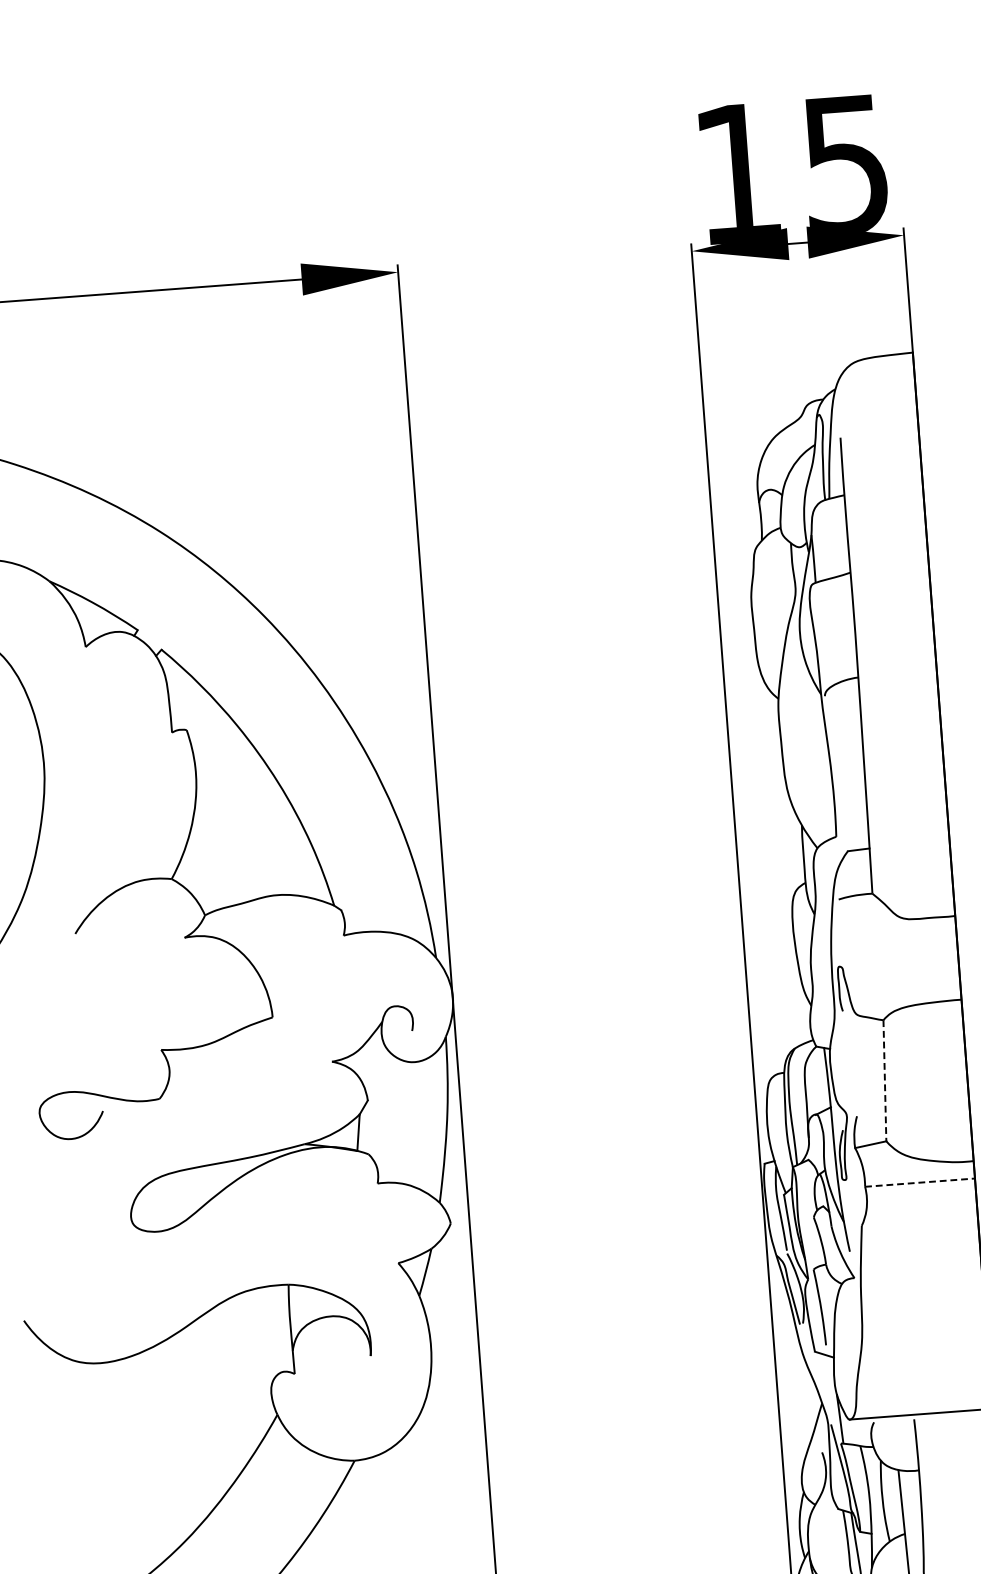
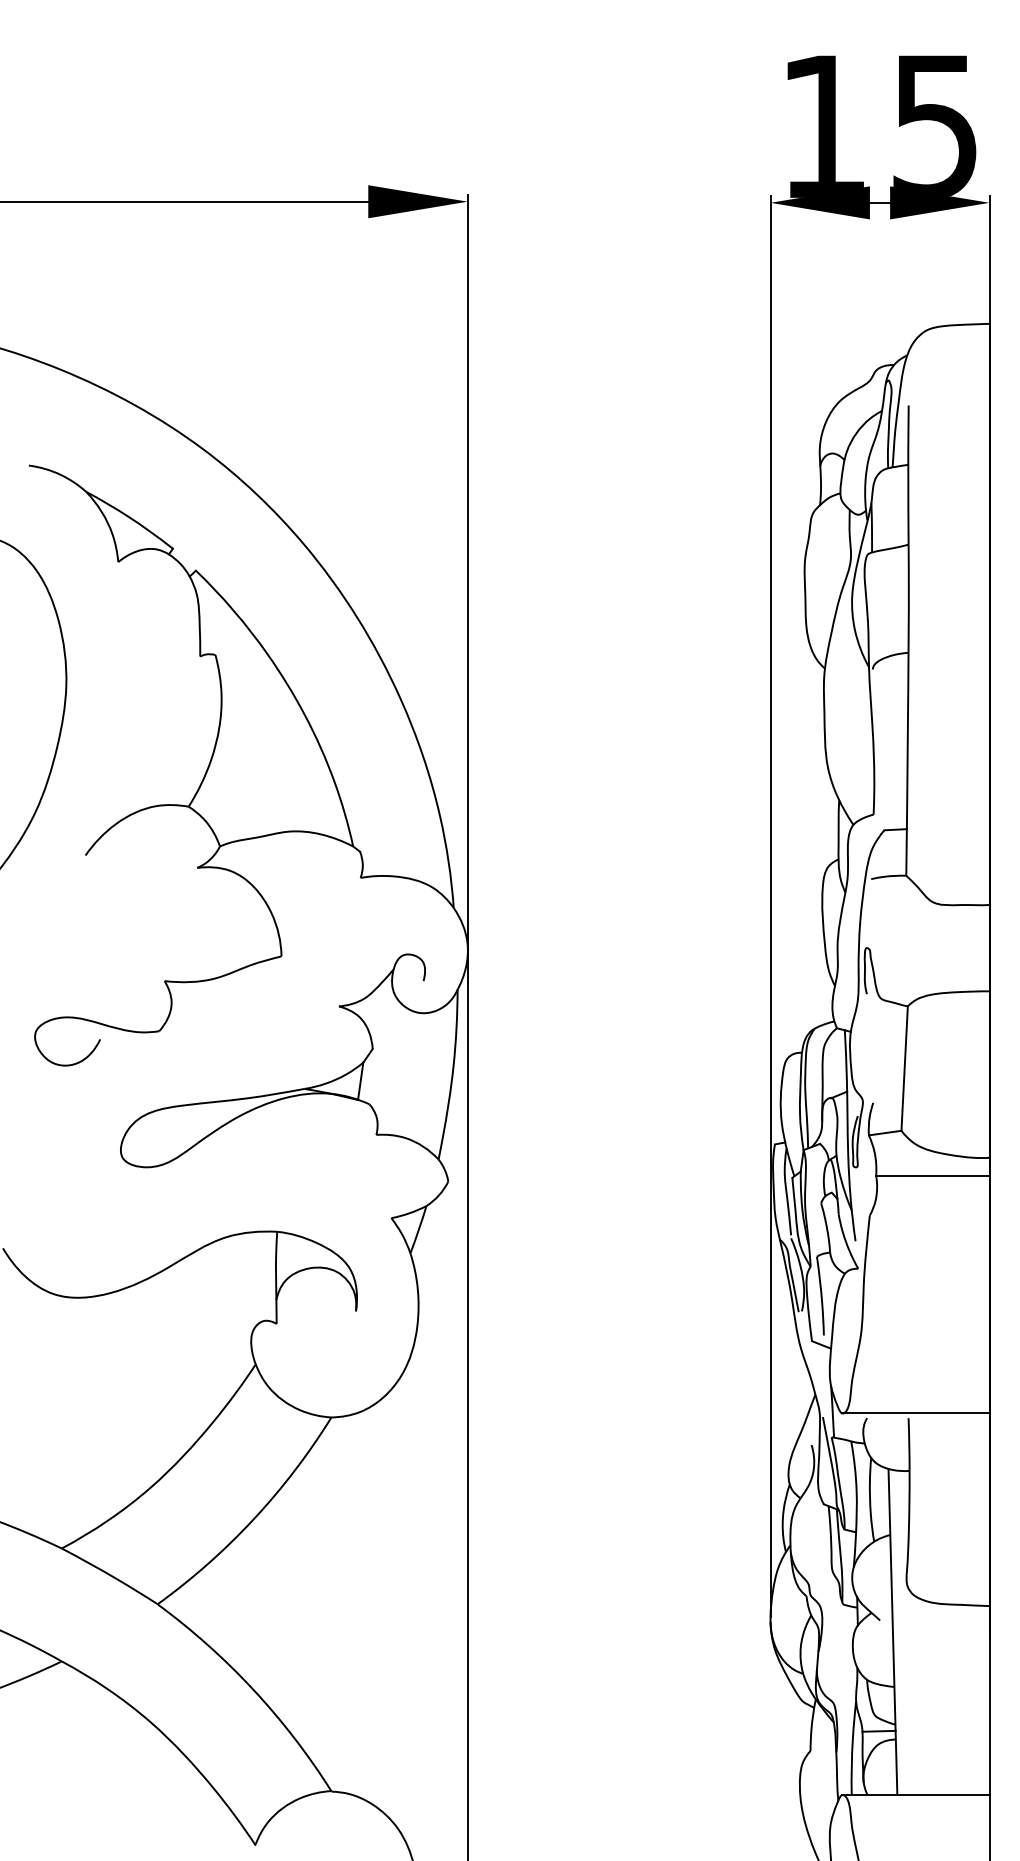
line: (884, 1081) -> (904, 1069), dashed -> solid
line: (919, 1182) -> (932, 1175), dashed -> solid

